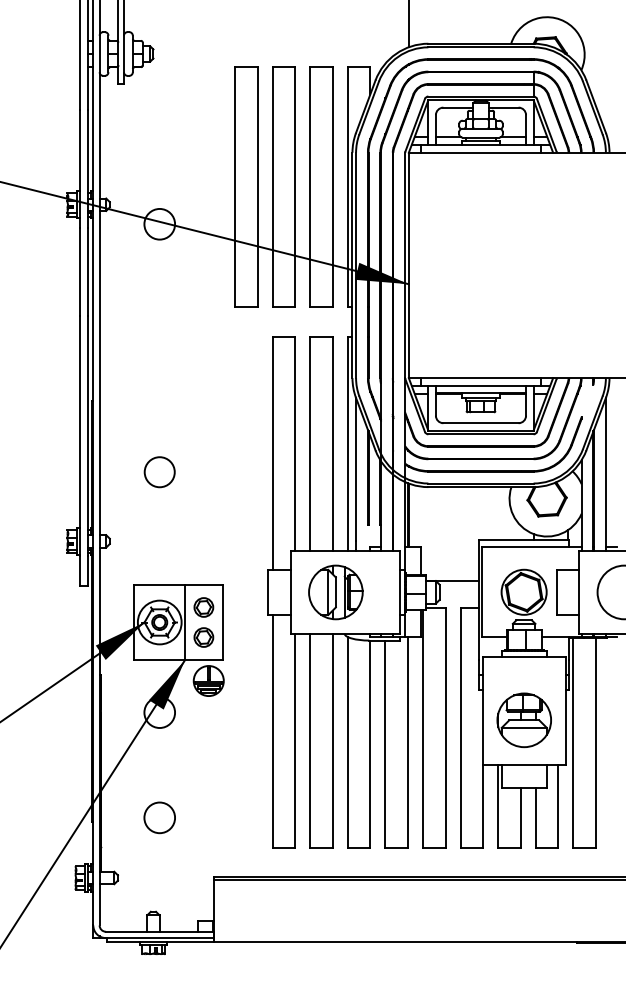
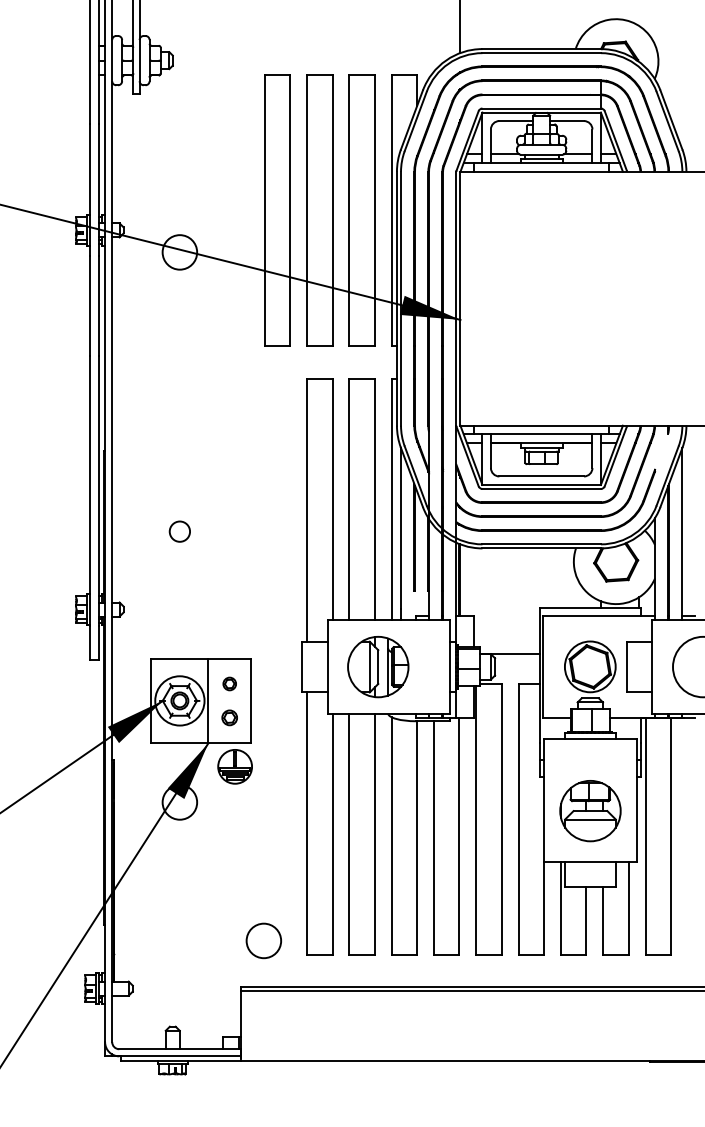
circle: (159, 472) -> (179, 531), size x0.6
part: (203, 607) -> (229, 683), size x0.6
part: (203, 637) -> (229, 717), size x0.7
circle: (159, 817) -> (263, 940), moved

